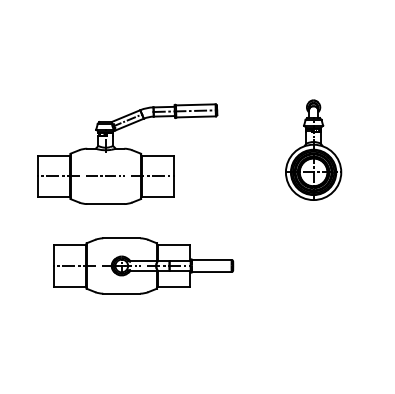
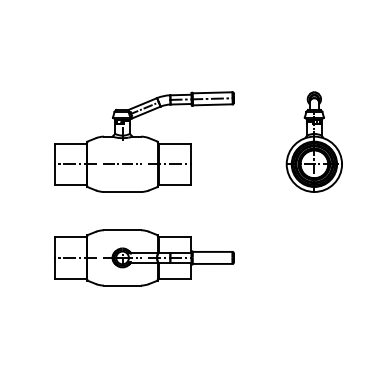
part: (127, 153) -> (144, 141), moved

